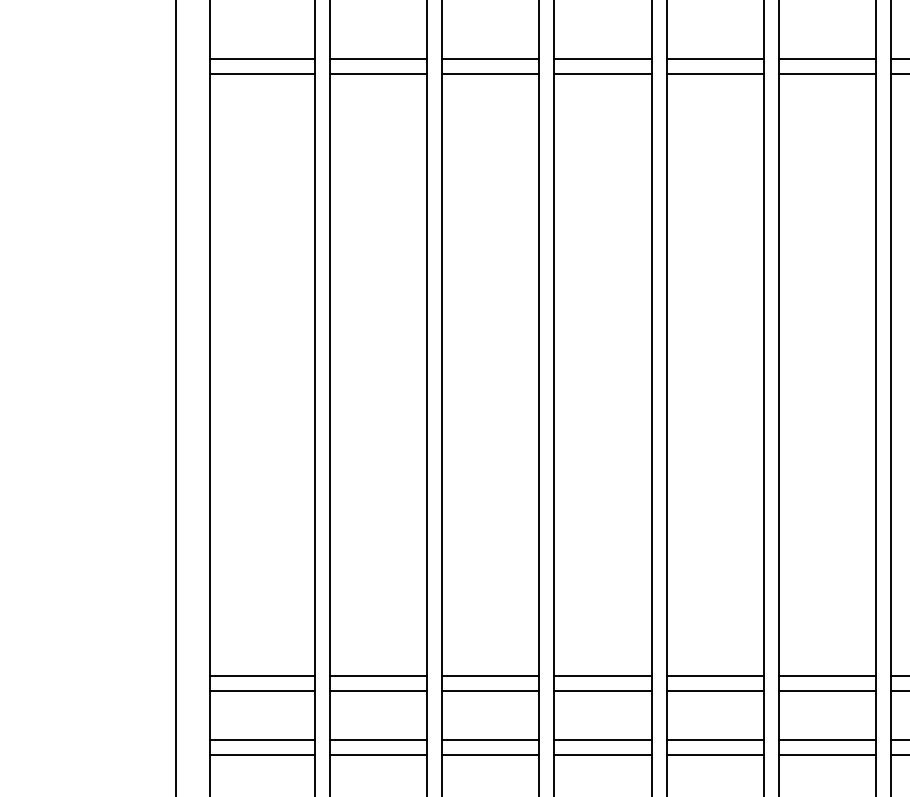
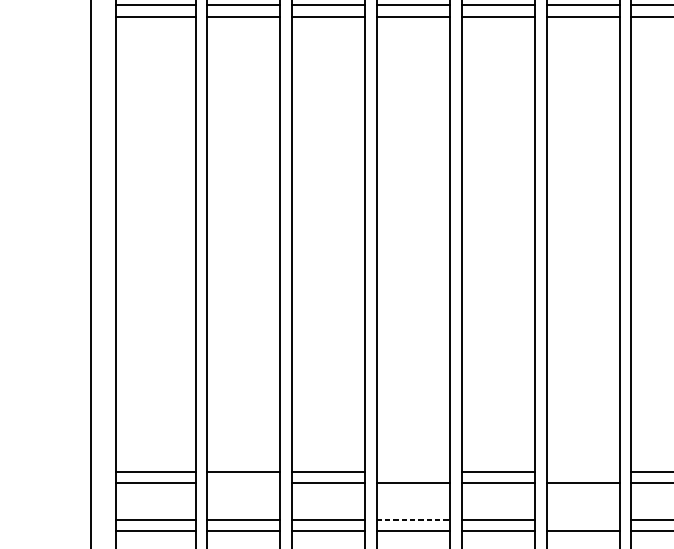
line: (602, 676) -> (413, 471), removed
line: (827, 676) -> (583, 471), removed
line: (377, 691) -> (243, 483), removed
line: (602, 739) -> (413, 519), solid -> dashed
line: (827, 739) -> (583, 519), removed

